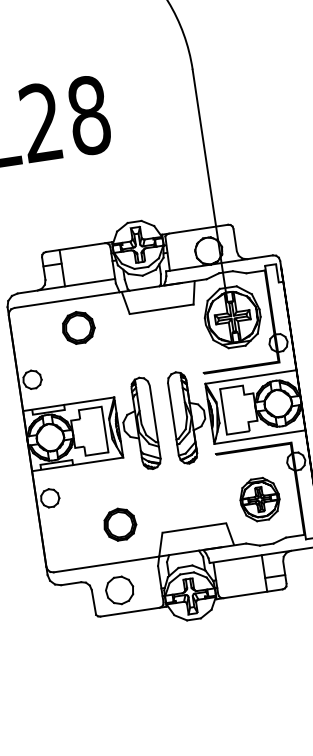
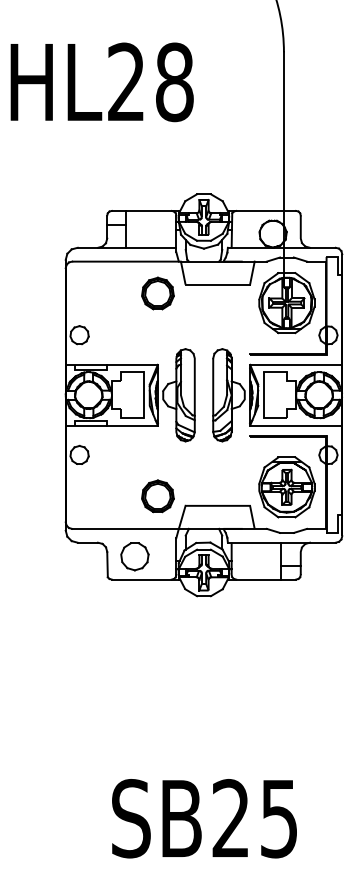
part: (78, 327) -> (157, 293), moved
part: (259, 499) -> (286, 487), size x1.43
part: (119, 524) -> (157, 496), moved

